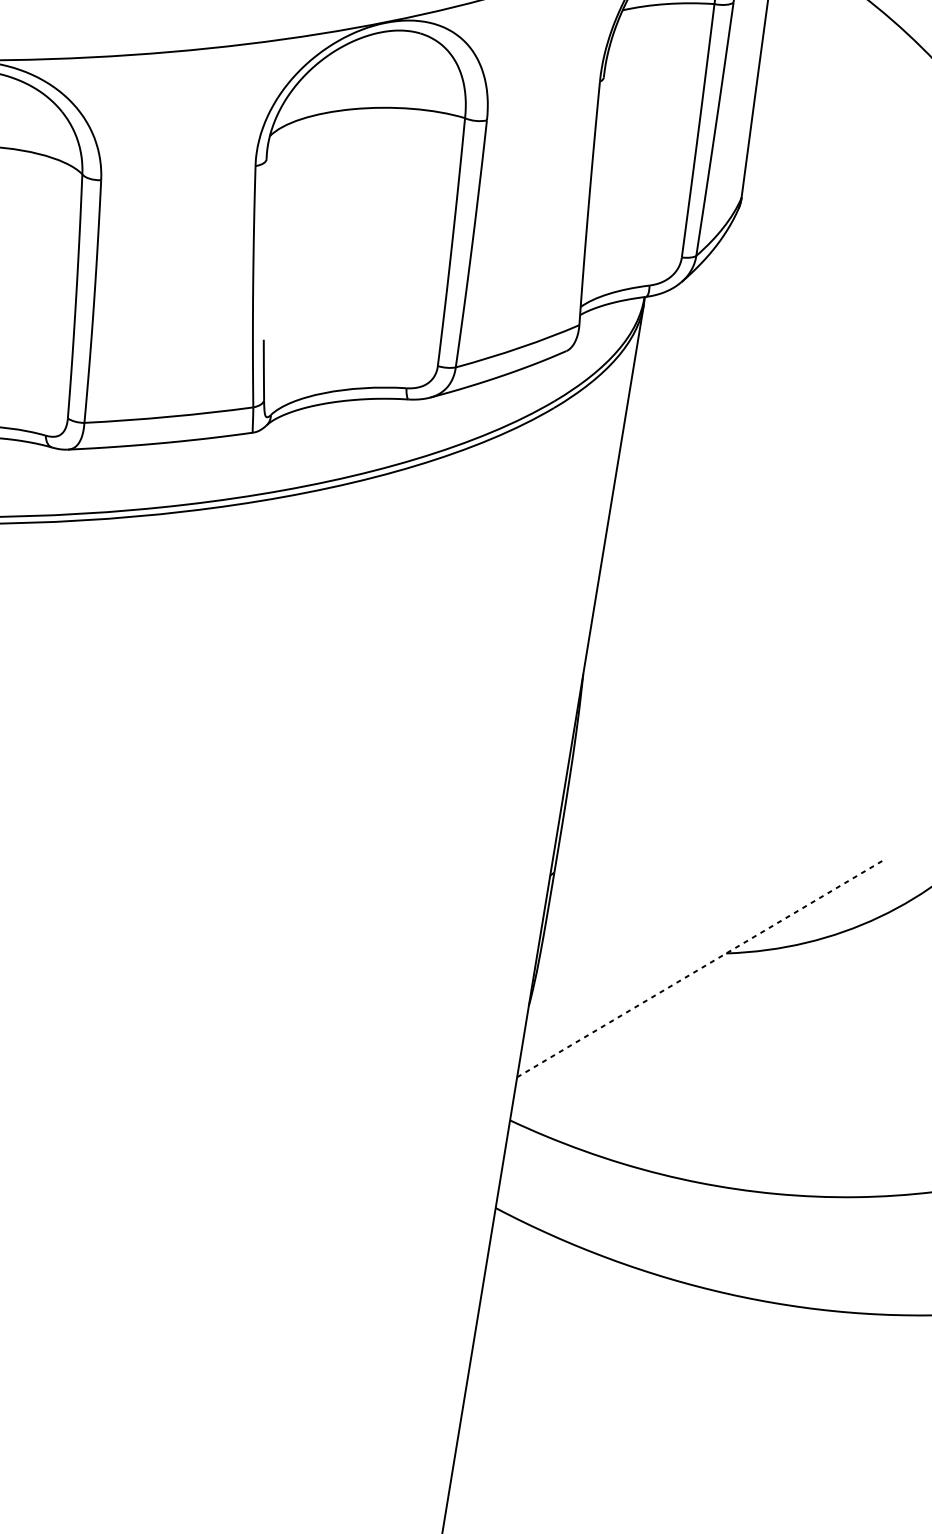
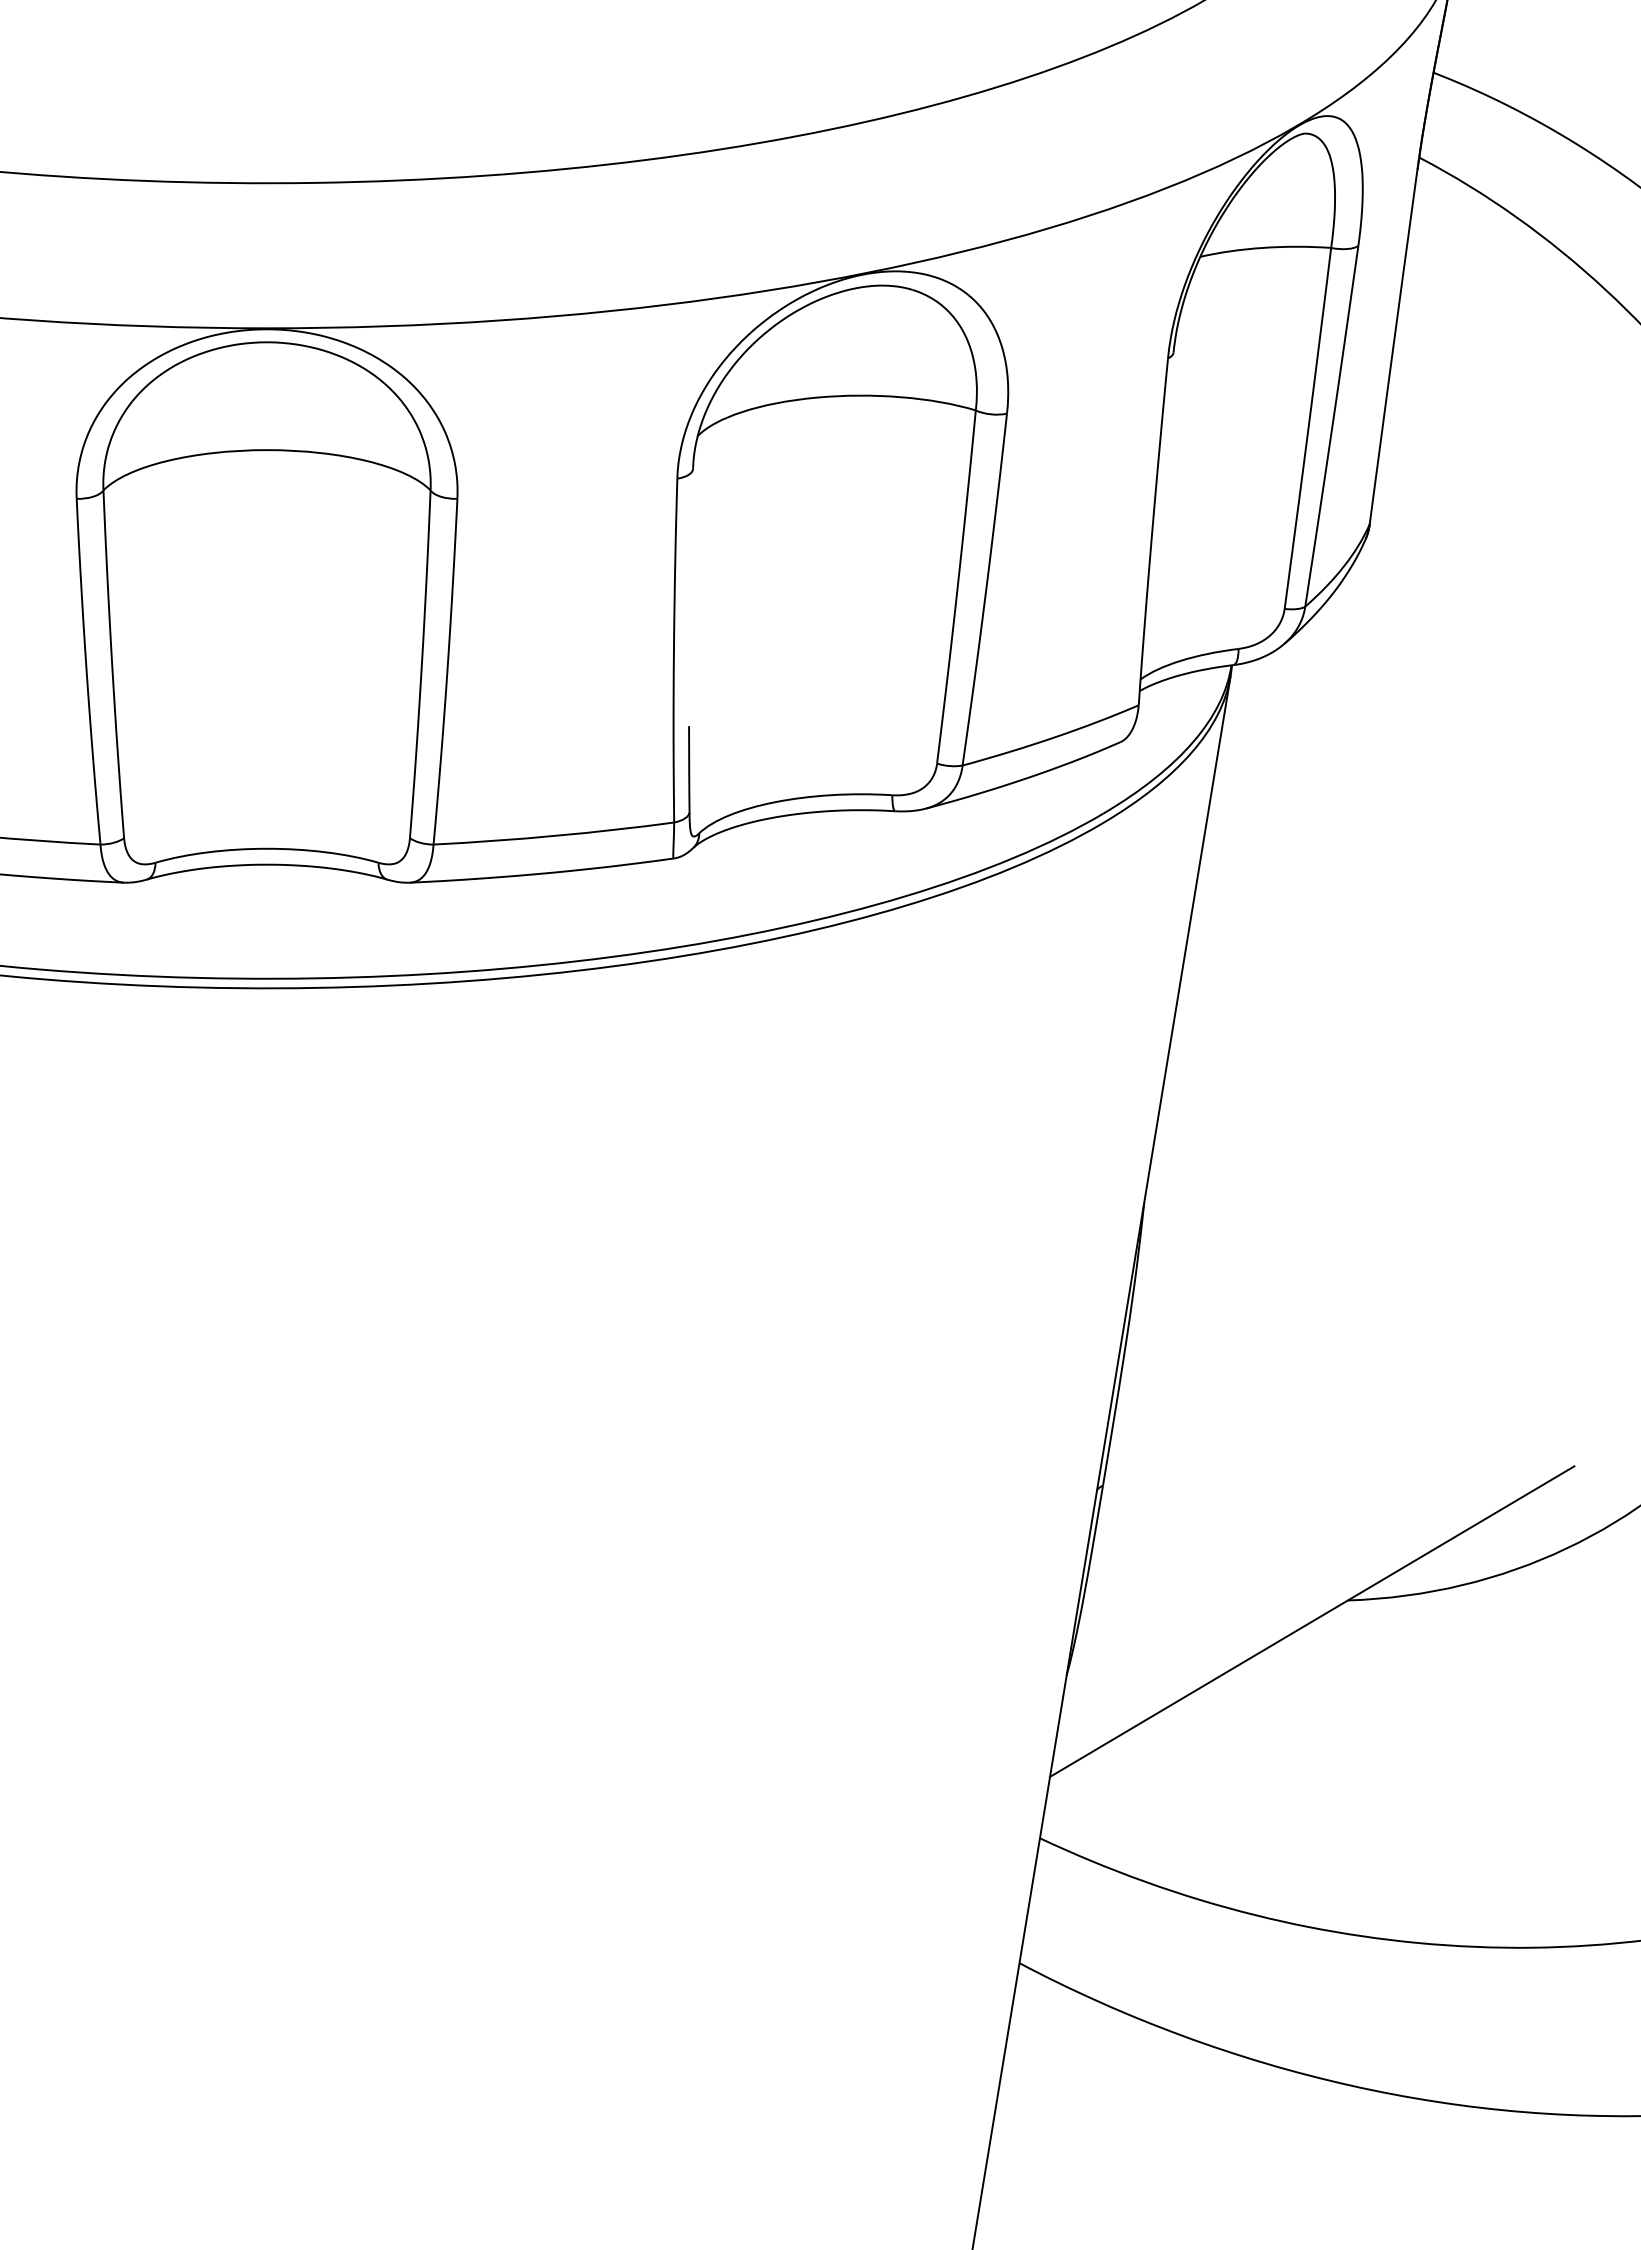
line: (701, 968) -> (1312, 1621), dashed -> solid

